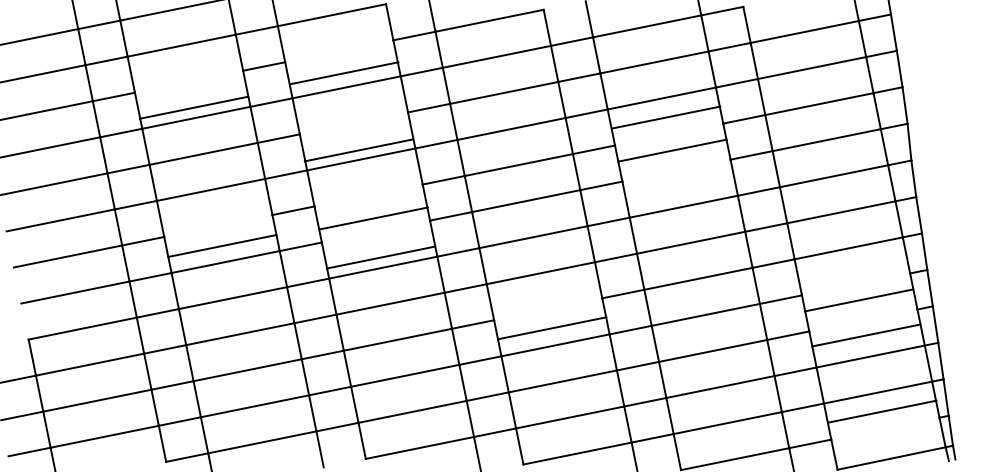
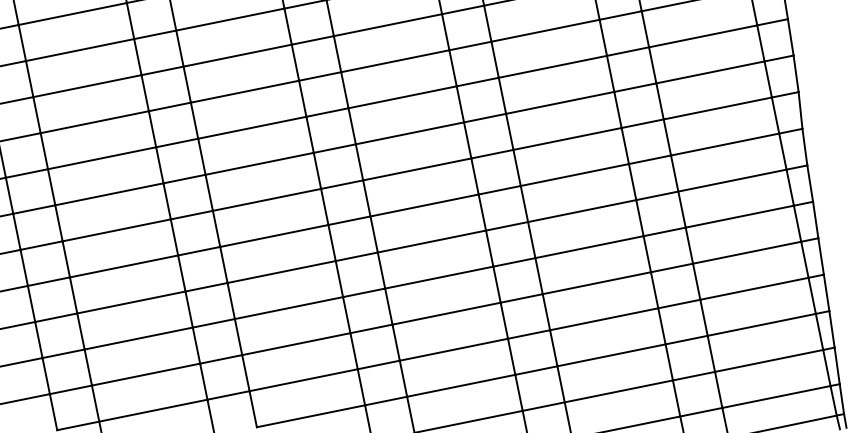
line: (344, 73) -> (230, 19), moved
line: (193, 107) -> (79, 49), moved
line: (666, 117) -> (560, 102), moved
line: (358, 150) -> (244, 91), moved
line: (672, 150) -> (567, 138), moved
line: (373, 218) -> (259, 163), moved
line: (222, 245) -> (109, 193), moved
line: (380, 257) -> (266, 199), moved
line: (858, 300) -> (746, 252), moved
line: (552, 328) -> (439, 277), moved
line: (866, 335) -> (754, 288), moved
line: (882, 411) -> (776, 396), moved

